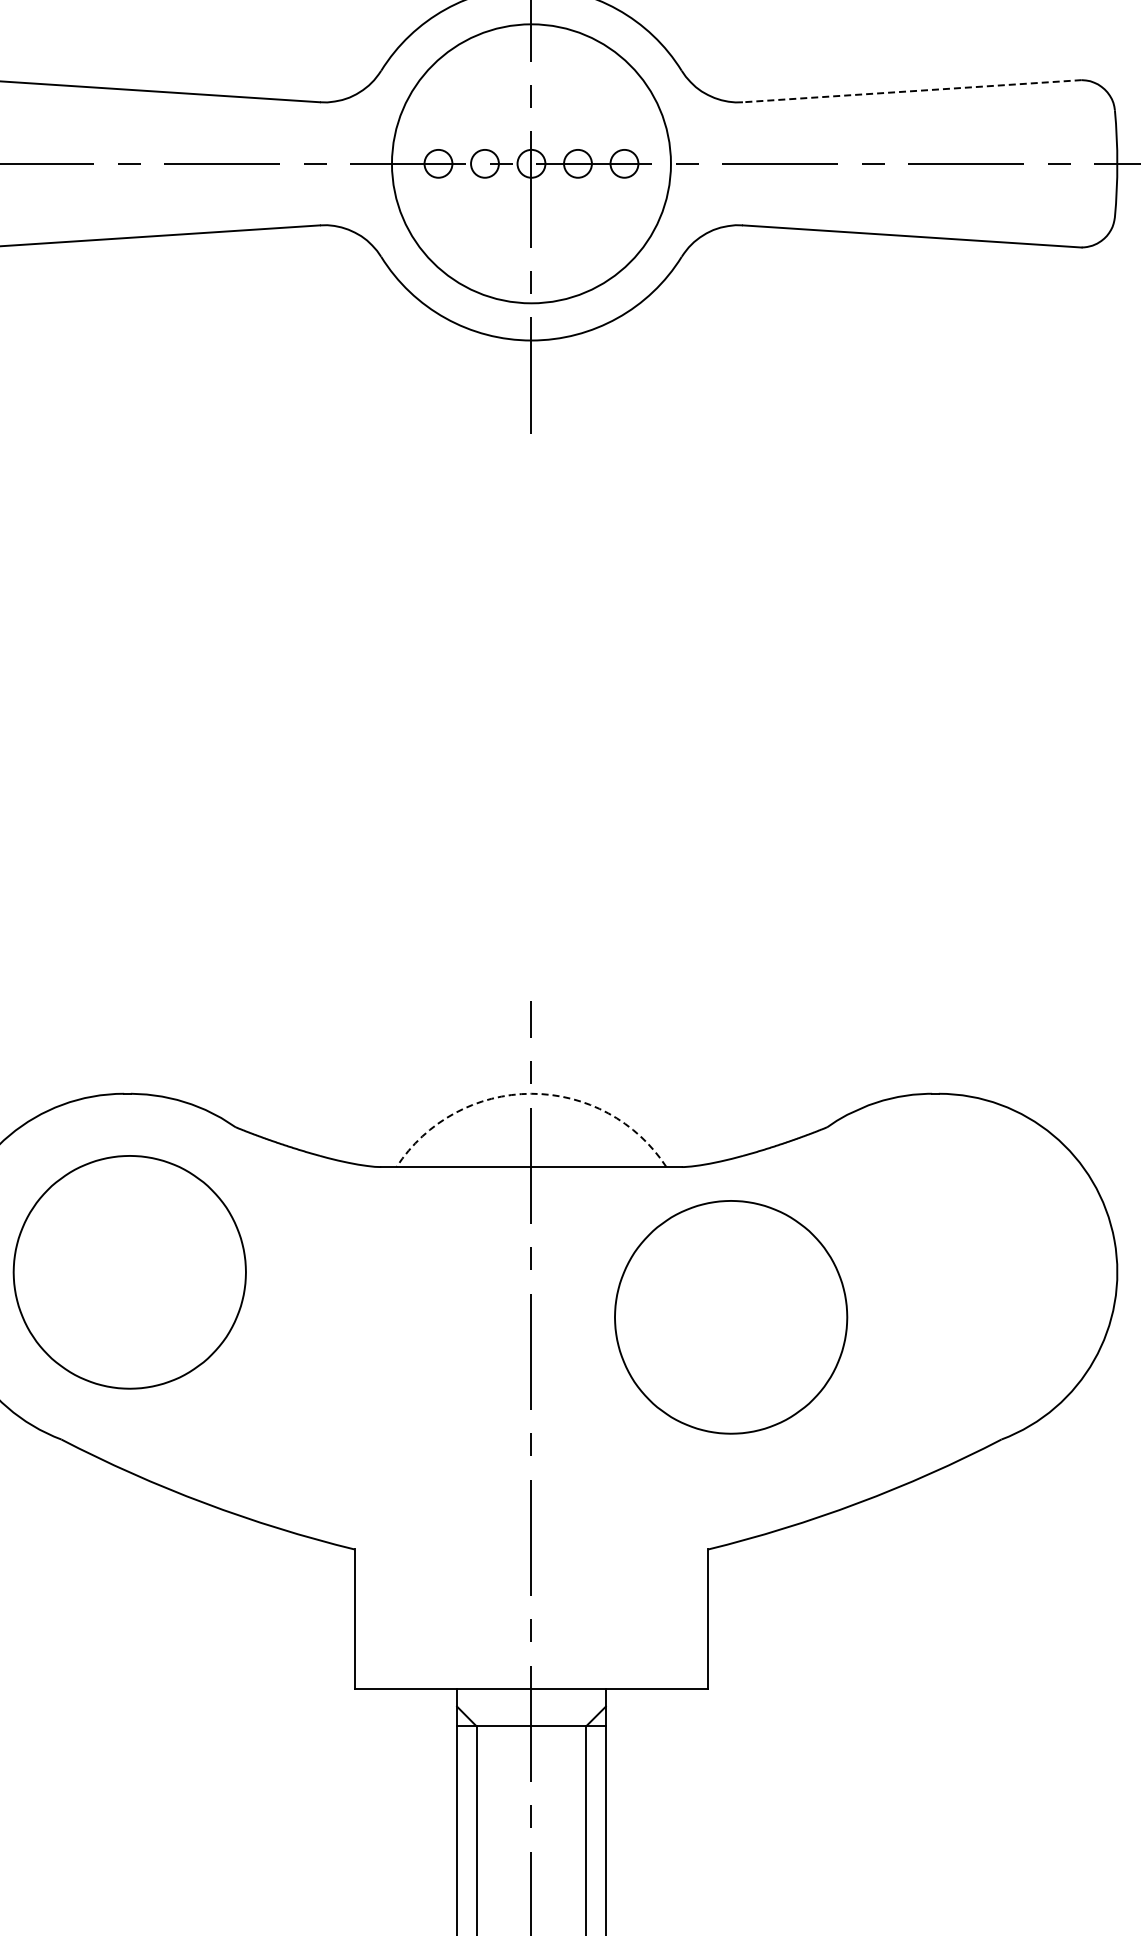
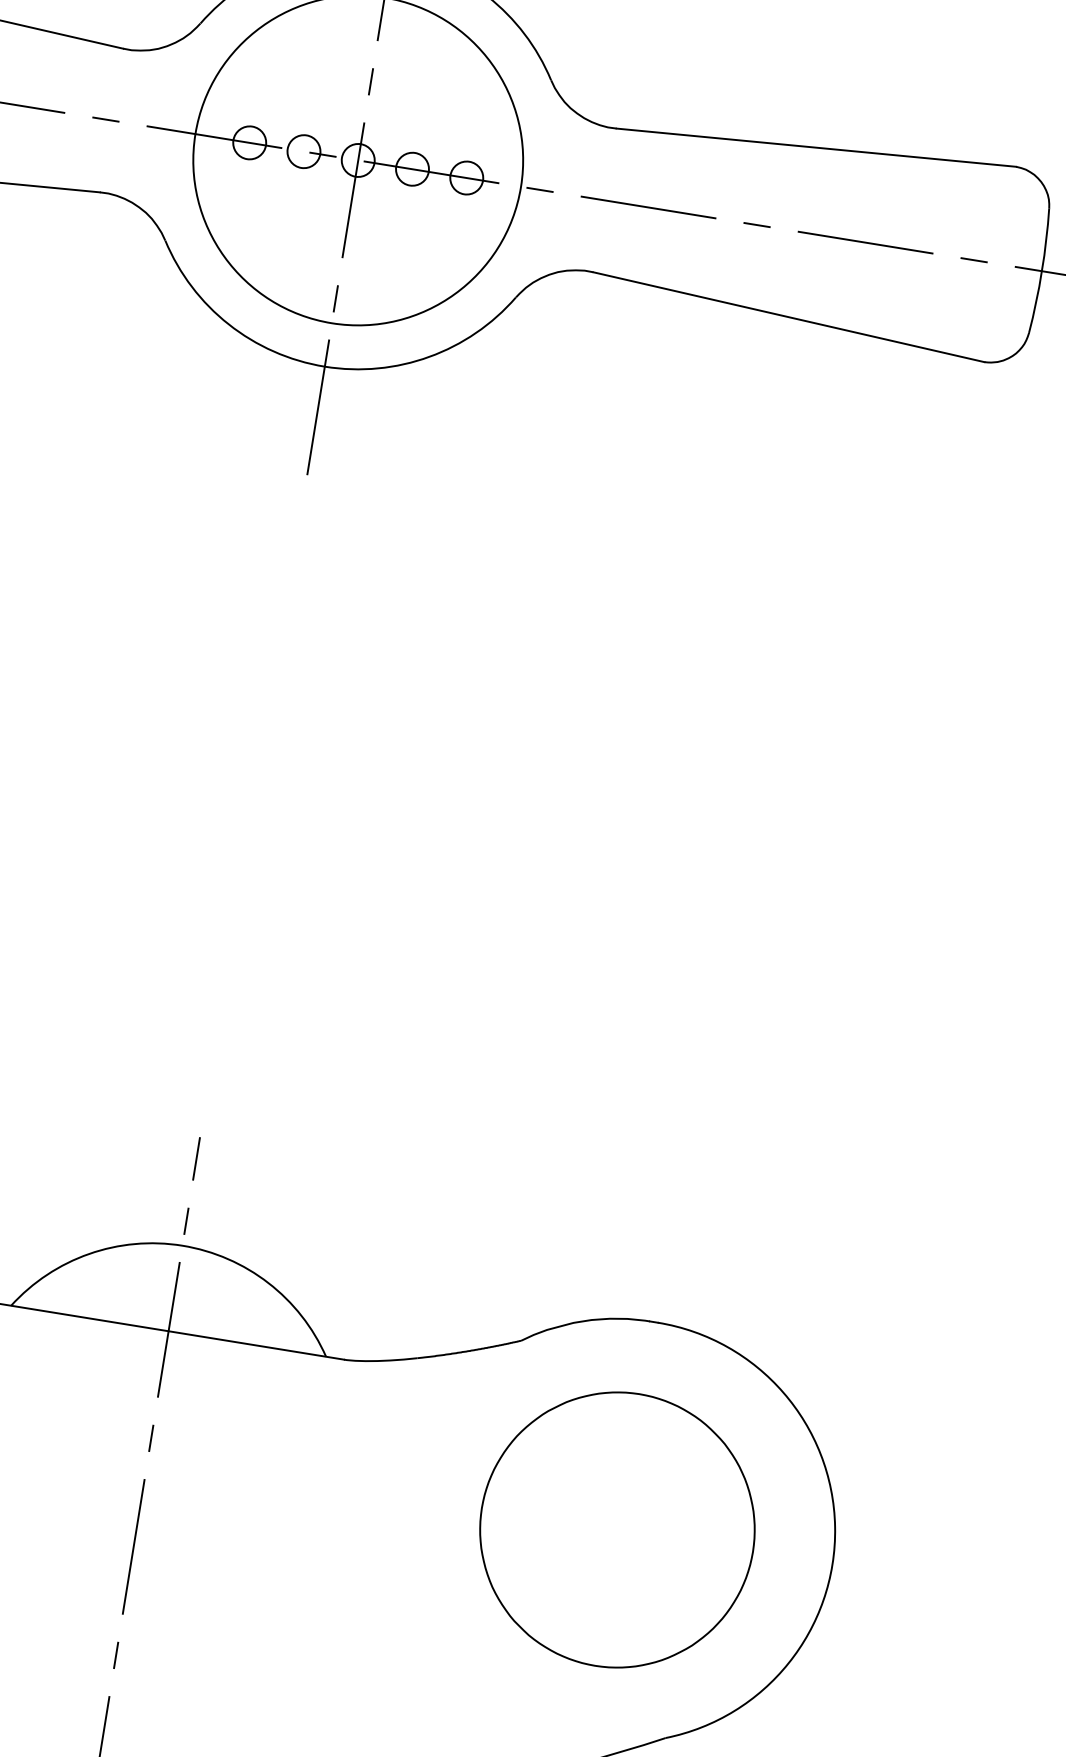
line: (912, 91) -> (816, 148), dashed -> solid
arc: (531, 1093) -> (182, 1245), dashed -> solid
part: (731, 1317) -> (617, 1530), moved

